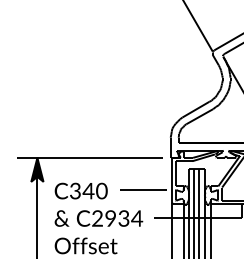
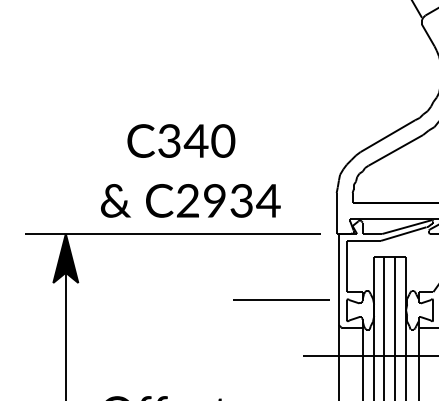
text: (80, 190) -> (179, 139), moved
text: (98, 218) -> (189, 200), moved

